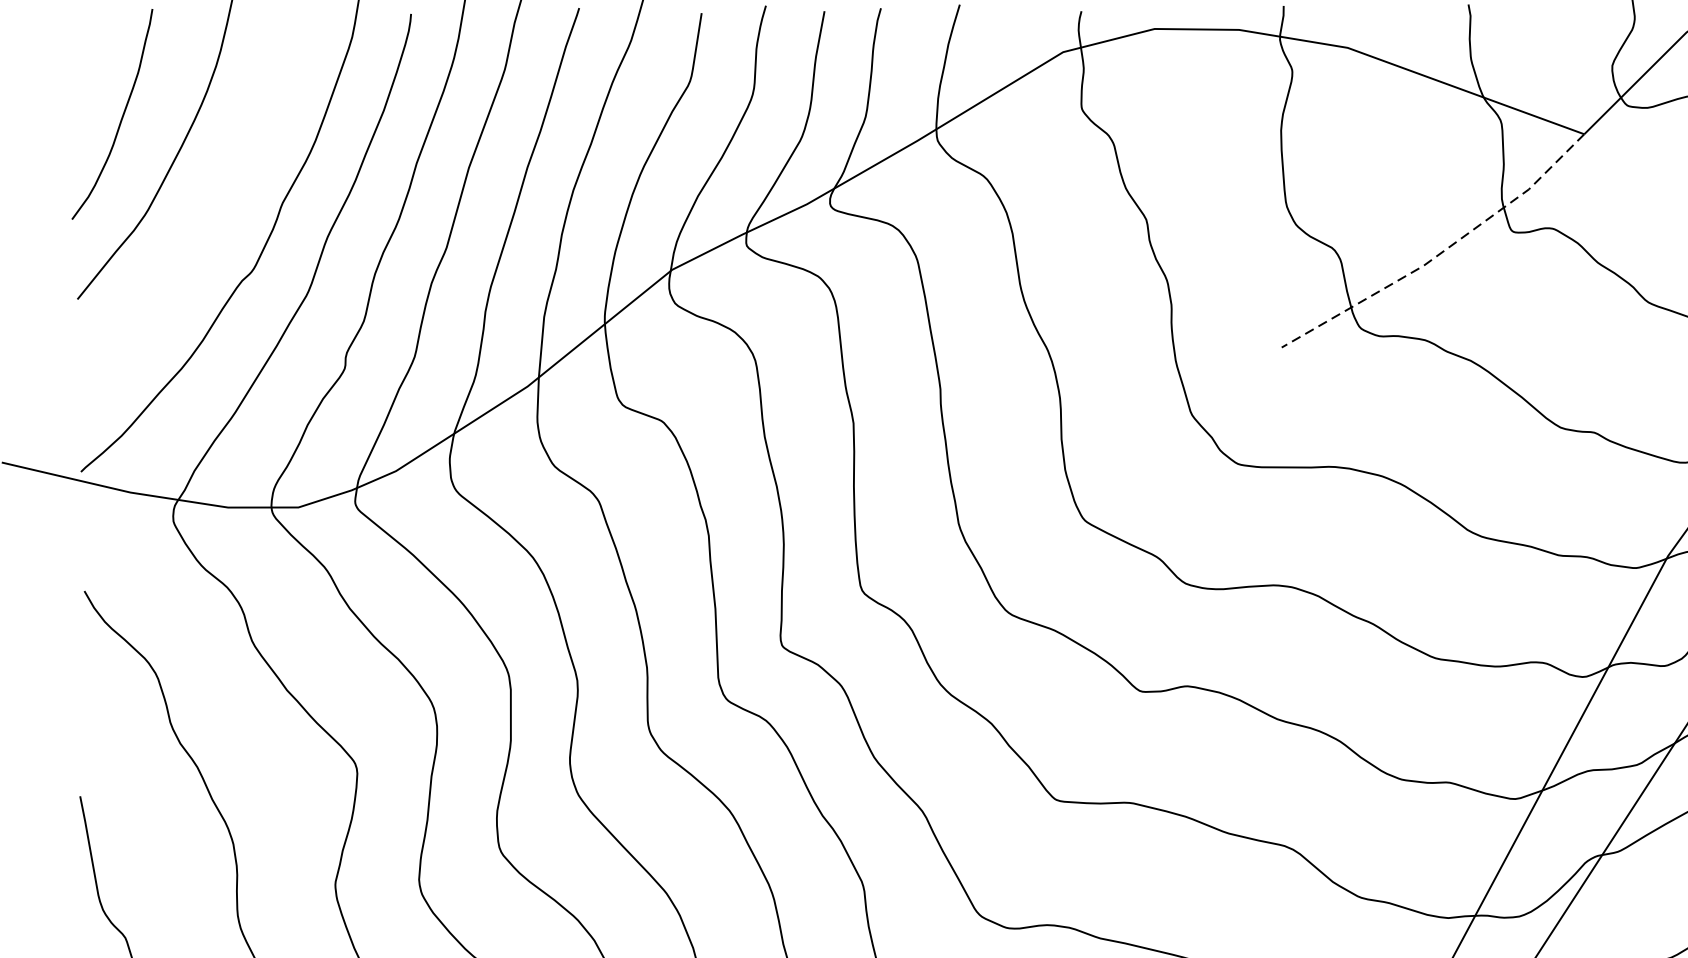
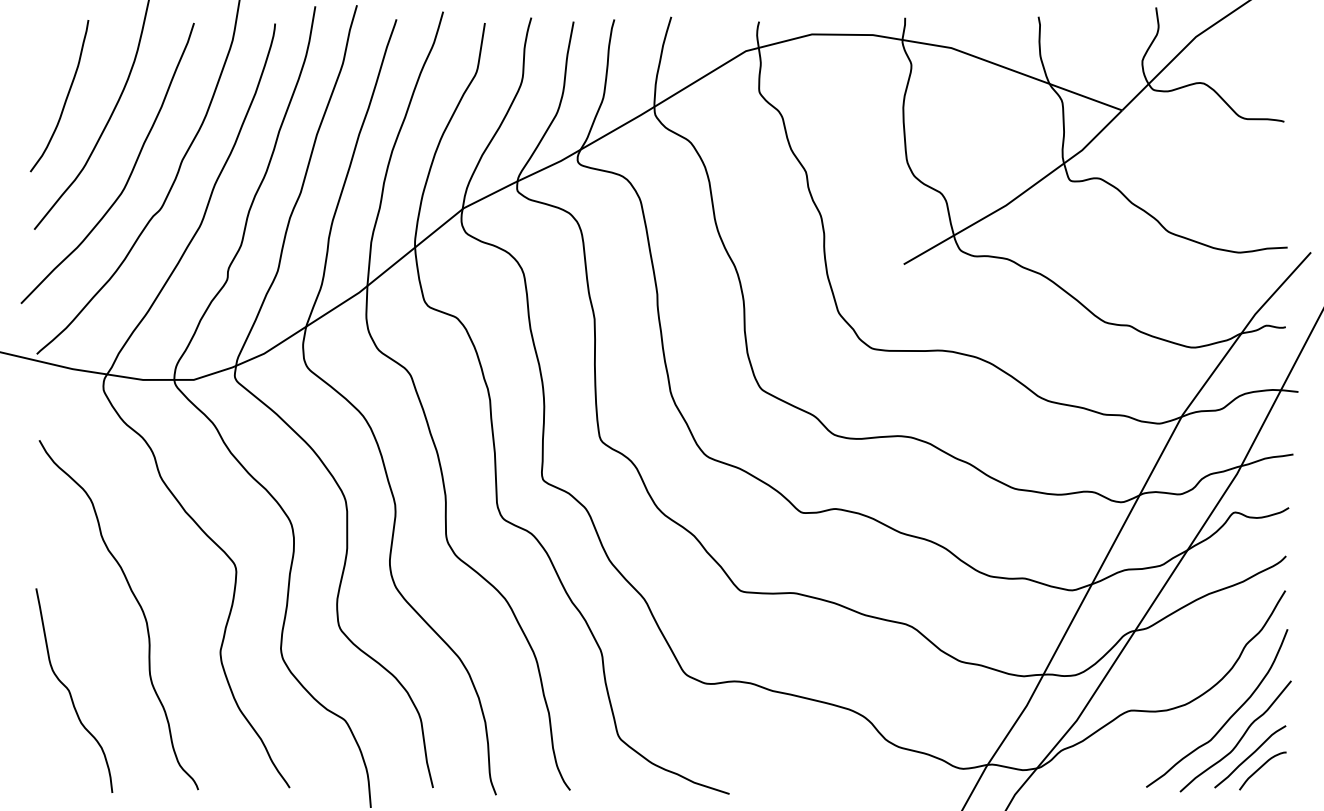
curve: (209, 222) -> (129, 174), added
line: (1440, 253) -> (1018, 196), dashed -> solid

